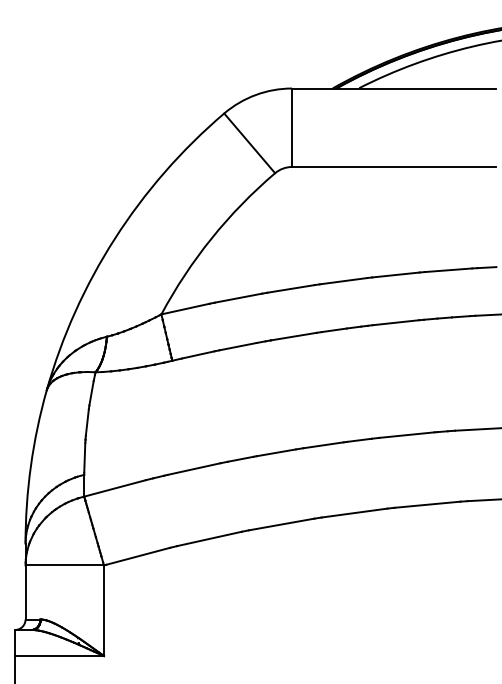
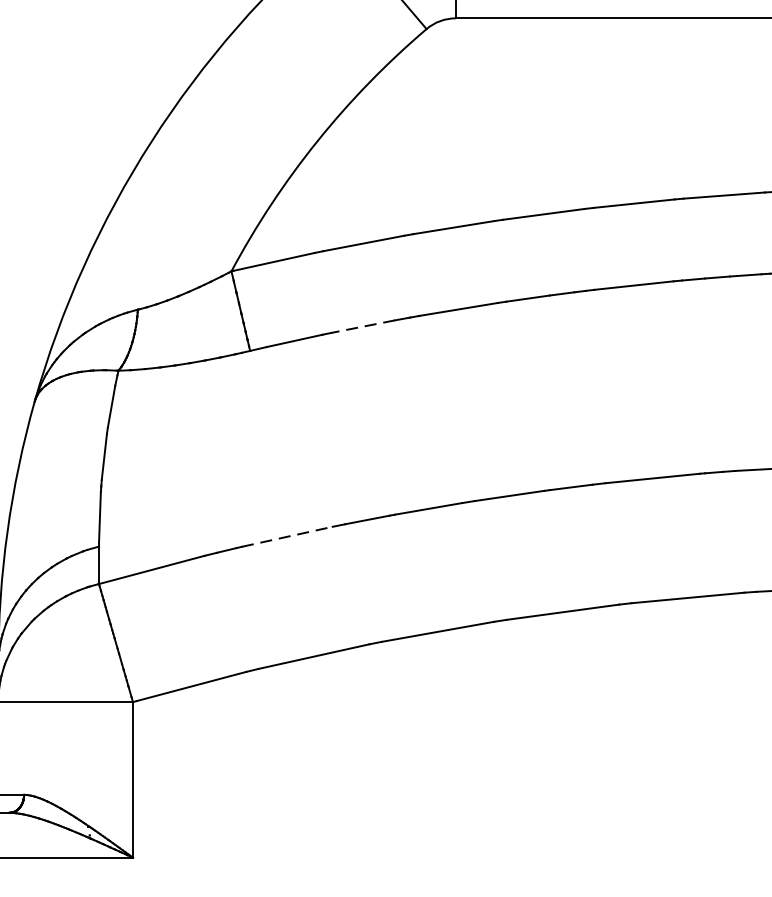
line: (238, 346) -> (363, 326), solid -> dashed
line: (194, 469) -> (288, 537), solid -> dashed

